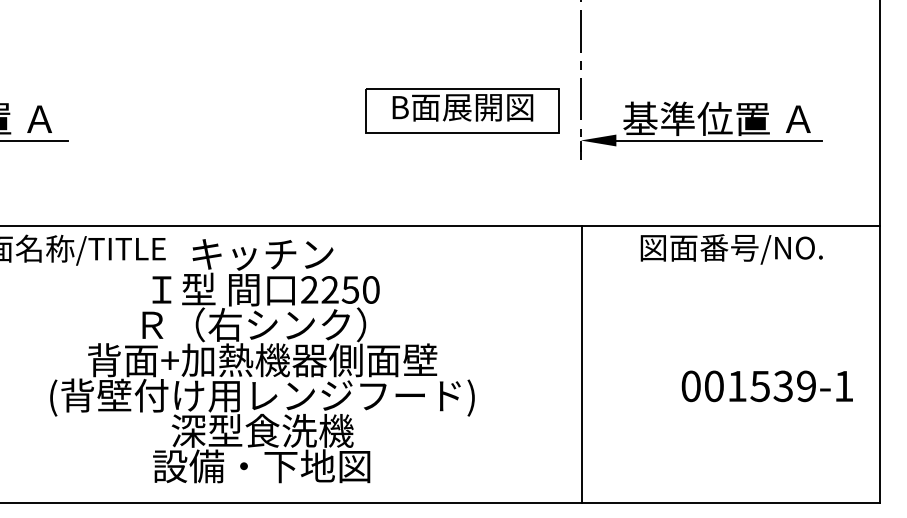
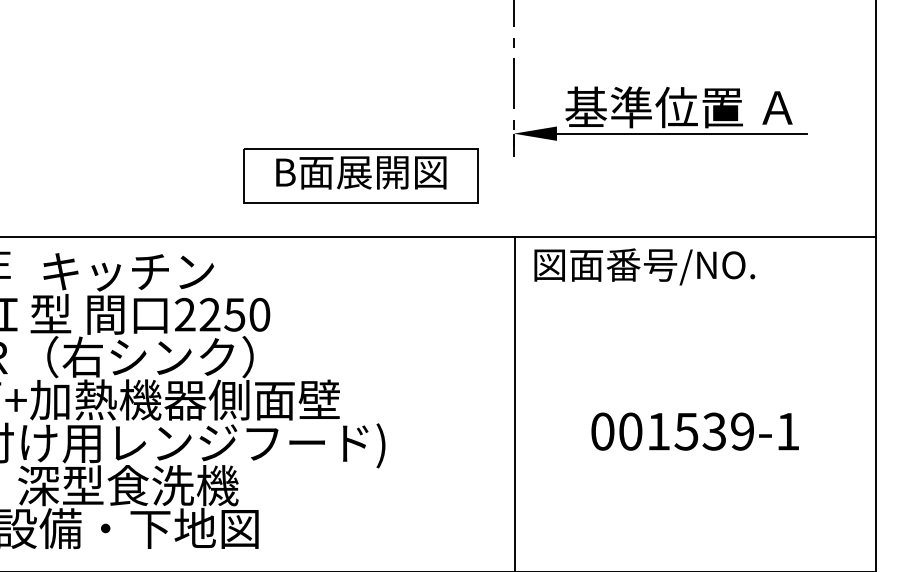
part: (462, 110) -> (360, 176), moved
text: (731, 249) -> (644, 266), moved
text: (766, 386) -> (694, 431), moved

